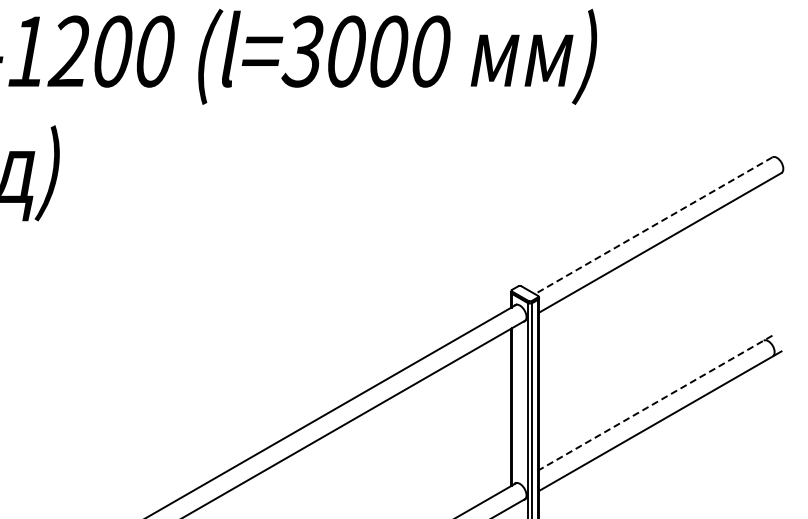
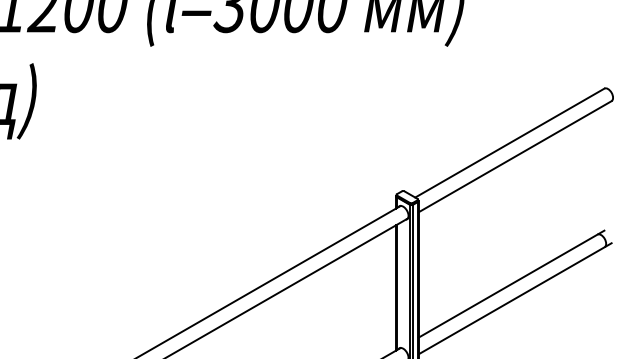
line: (653, 225) -> (509, 142), dashed -> solid
line: (655, 402) -> (511, 283), dashed -> solid

